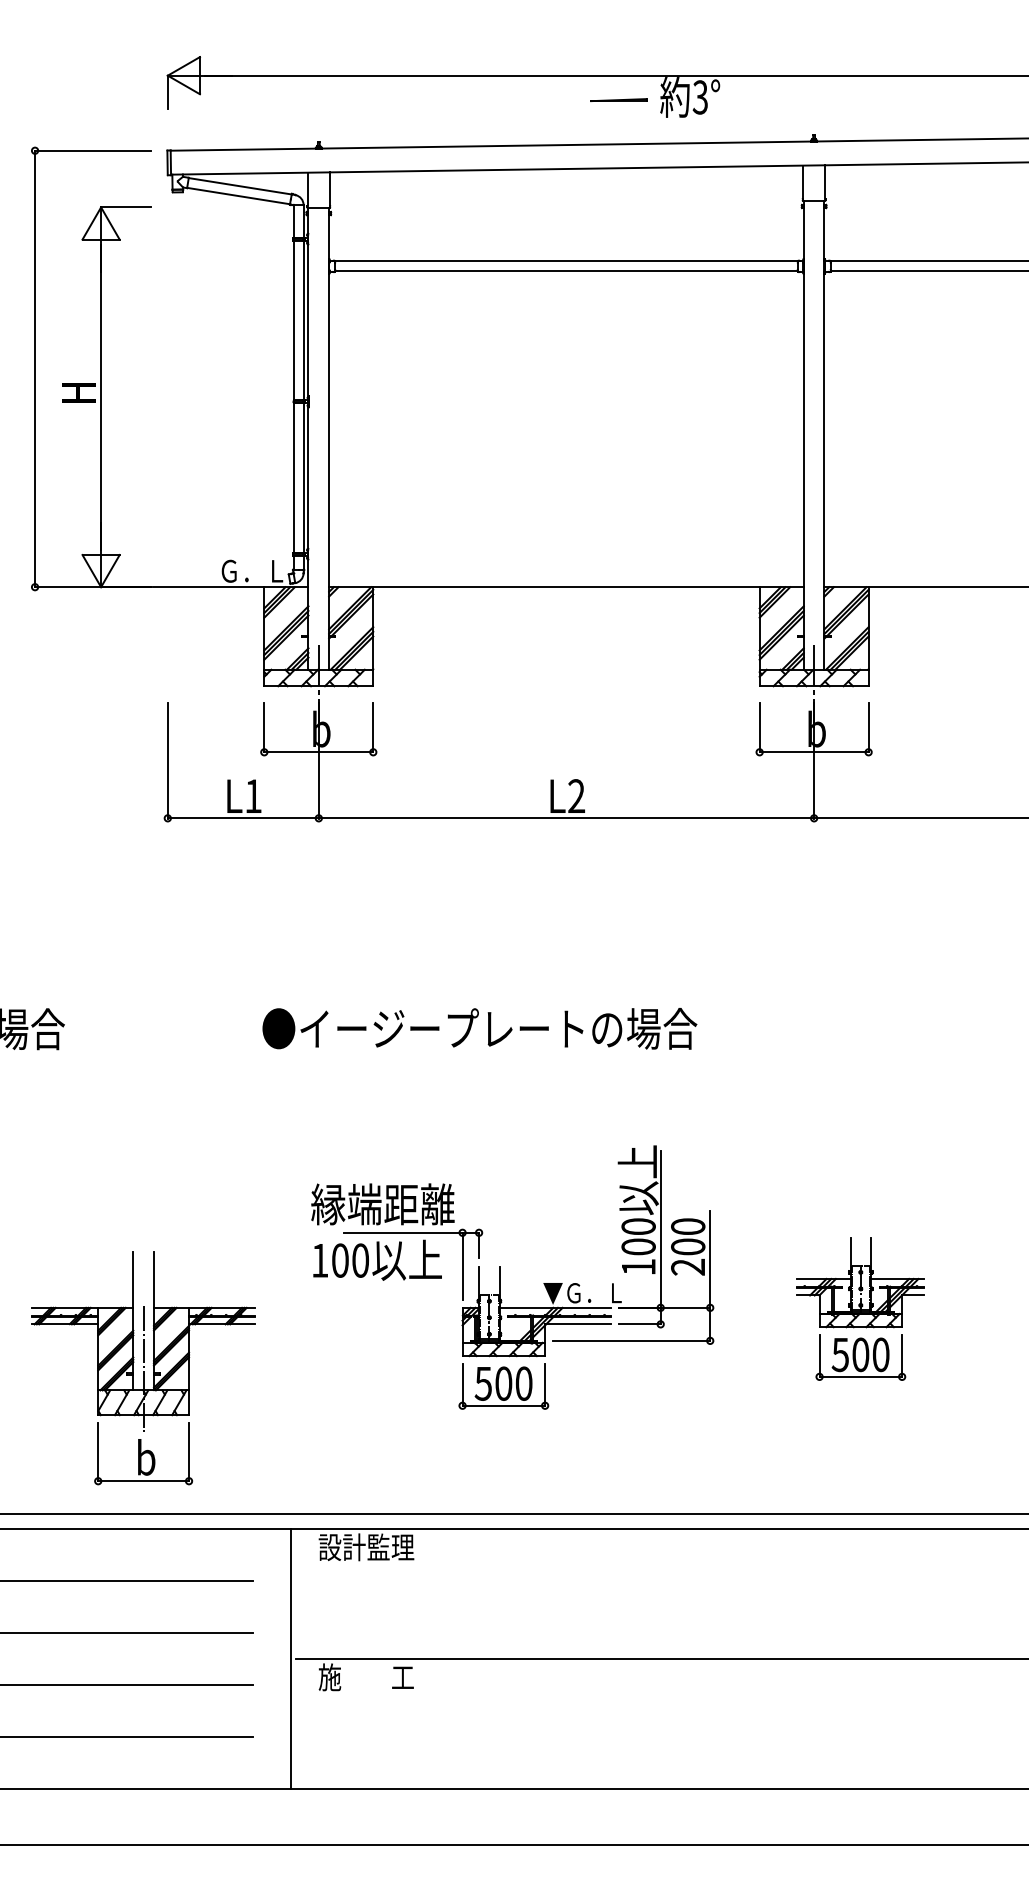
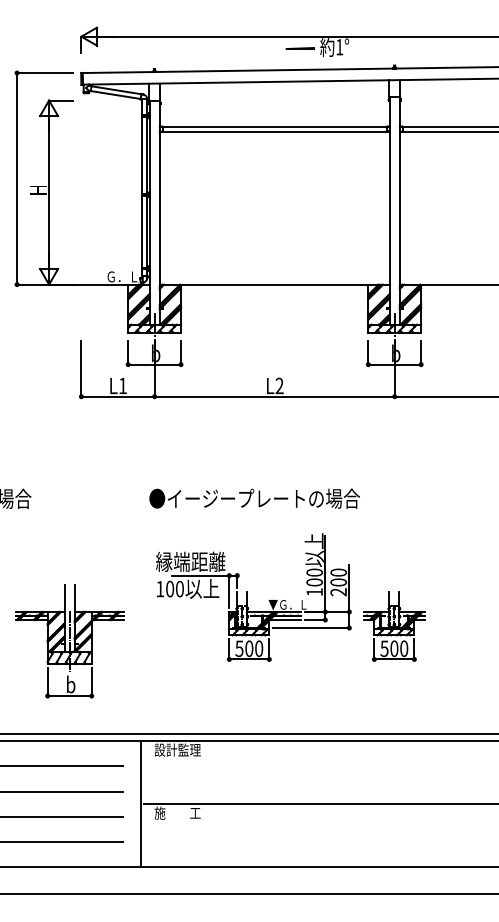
text: (700, 95) -> (339, 46), 3° -> 1°
text: (479, 1028) -> (254, 498), moved
part: (512, 1277) -> (253, 597), moved
part: (861, 1308) -> (394, 626), moved
part: (143, 1368) -> (69, 641), moved

